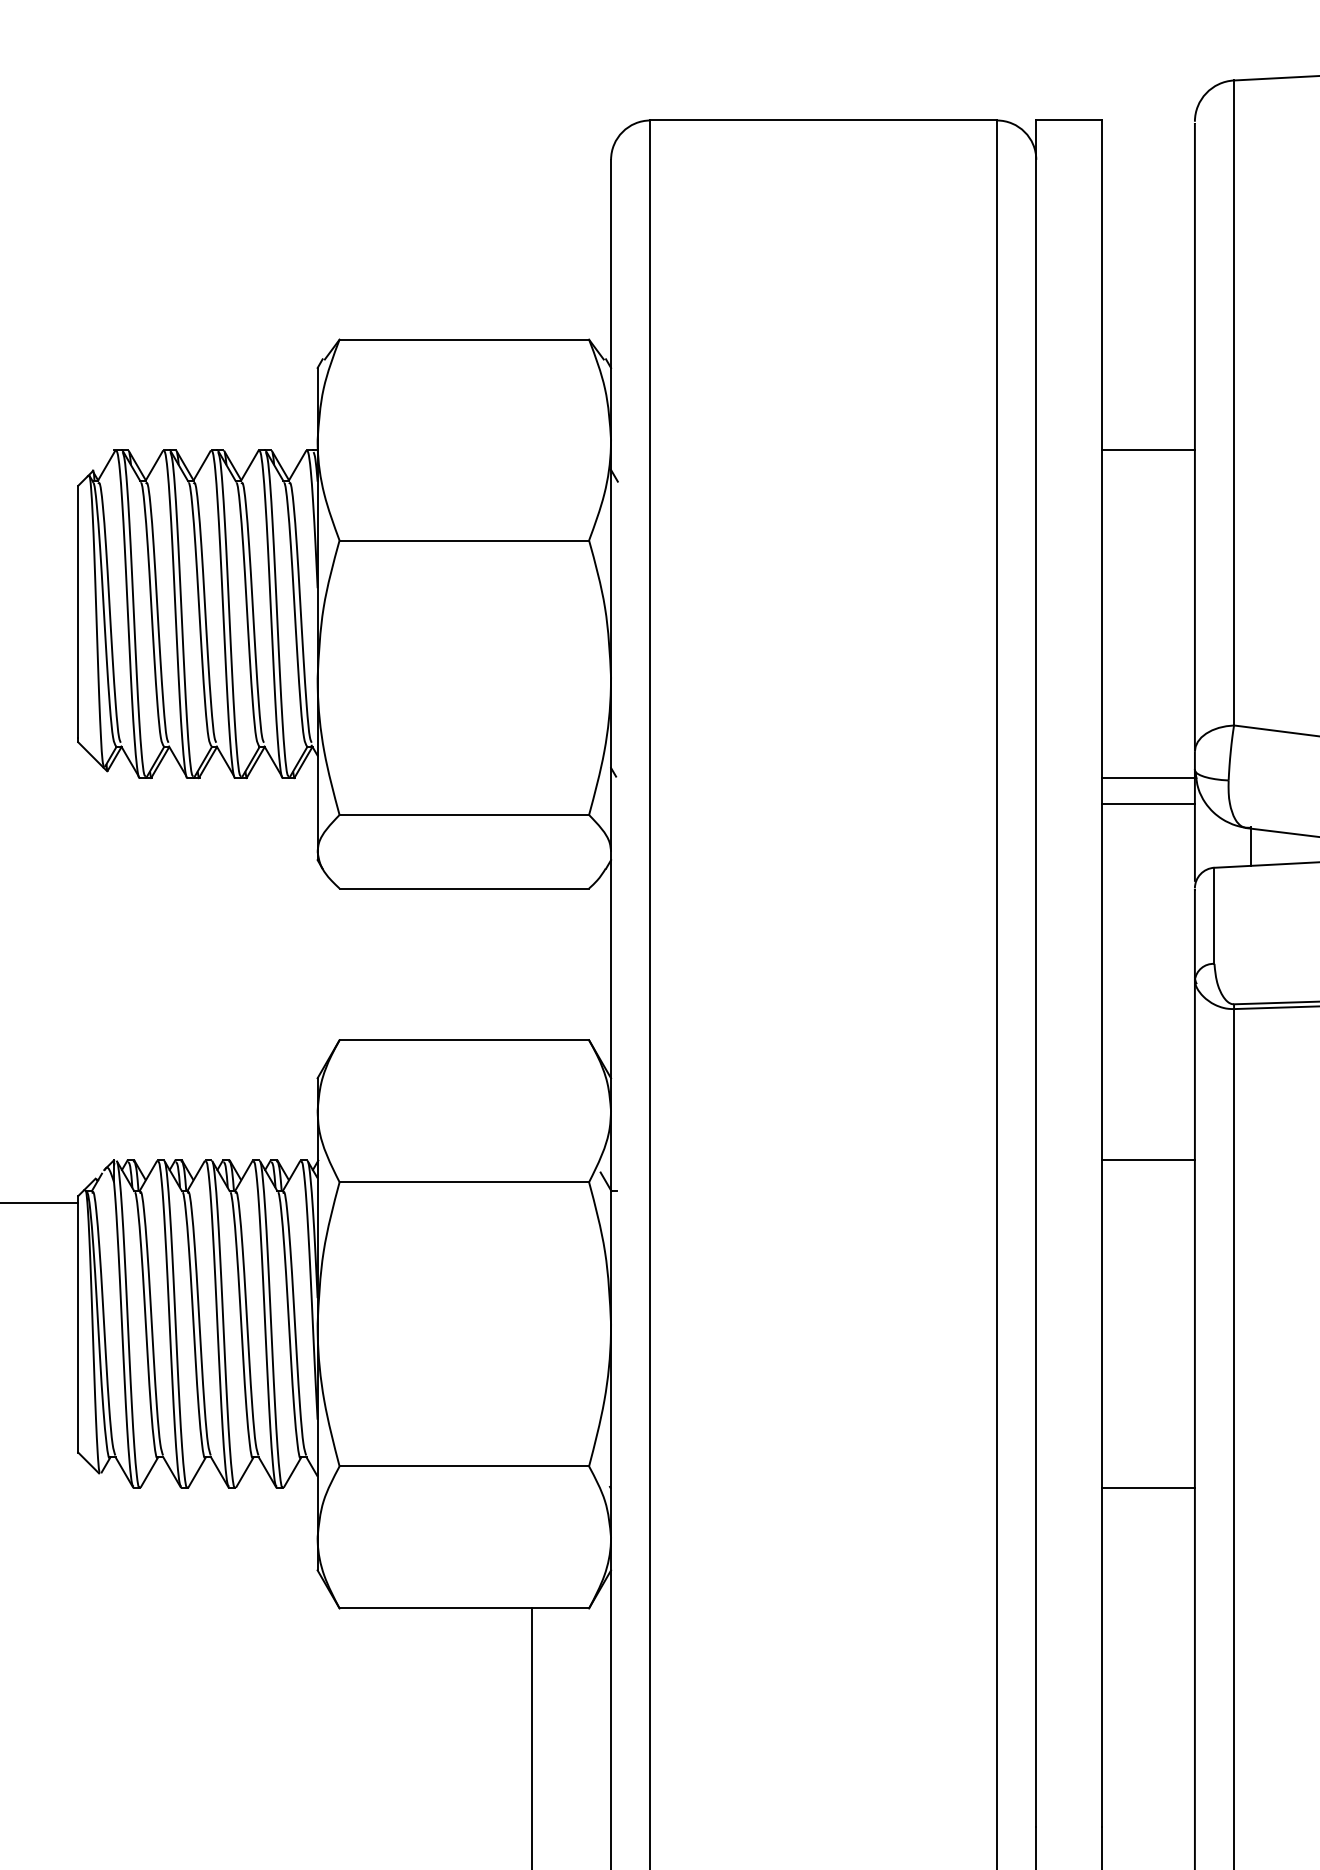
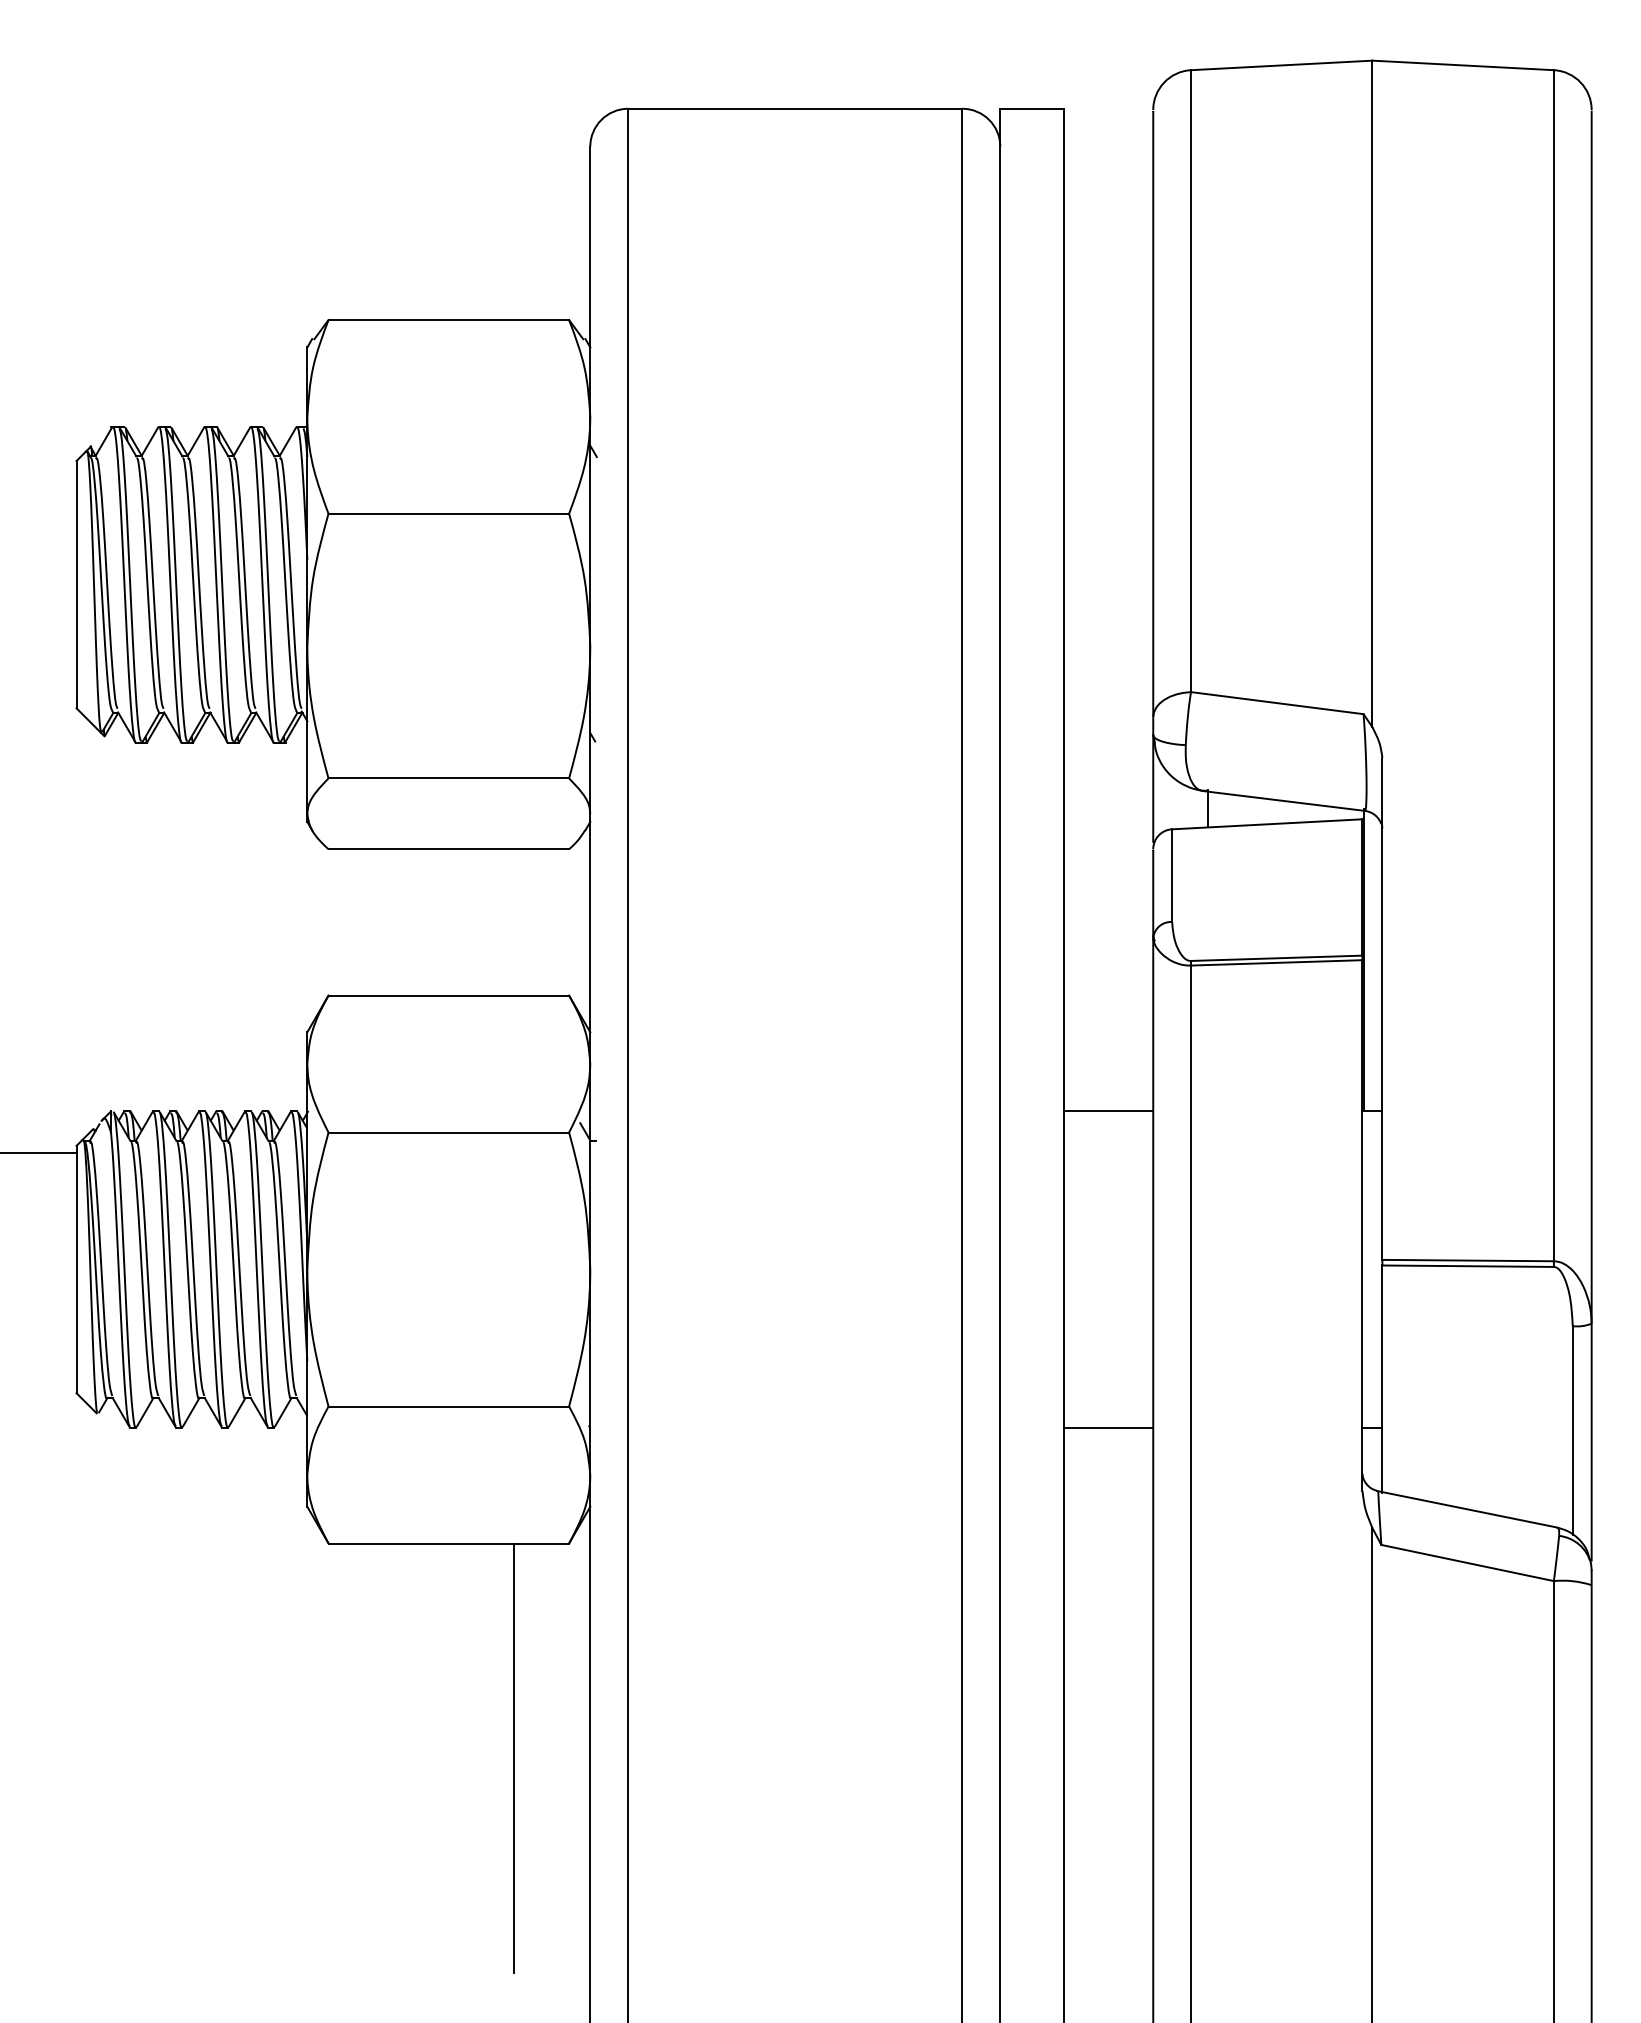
line: (1148, 450) -> (1108, 426), removed
line: (1148, 777) -> (1108, 742), removed
line: (1148, 804) -> (1108, 768), removed

